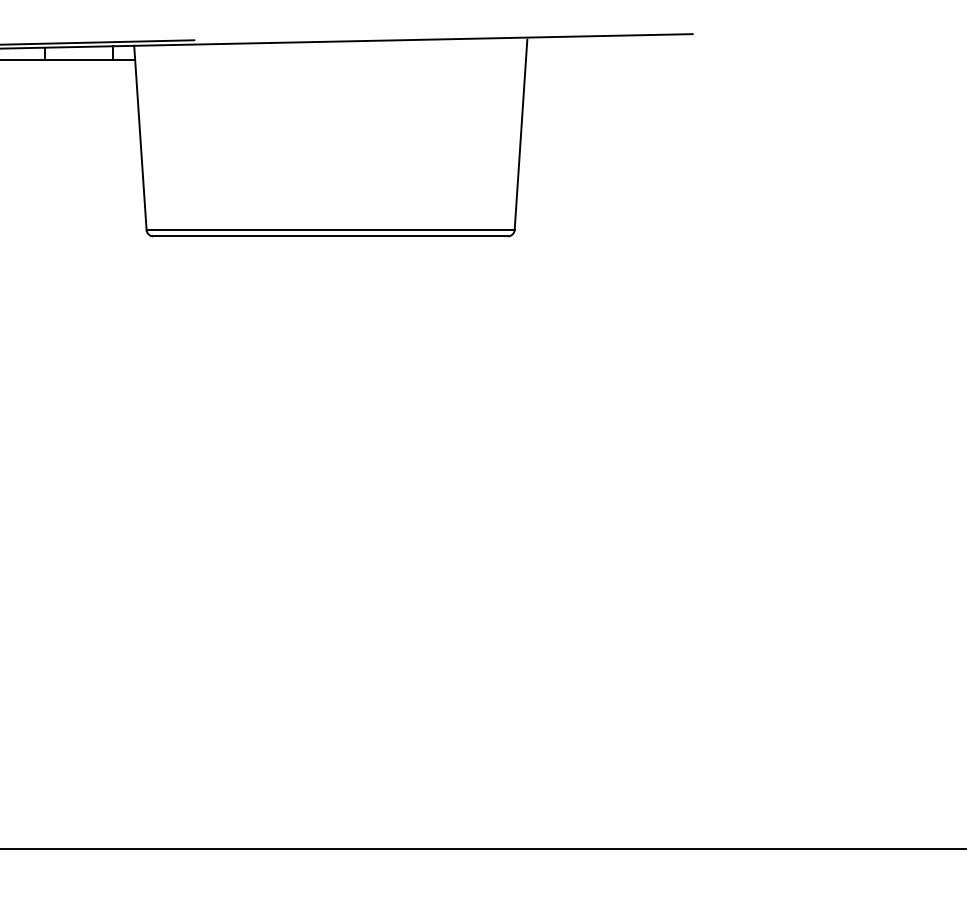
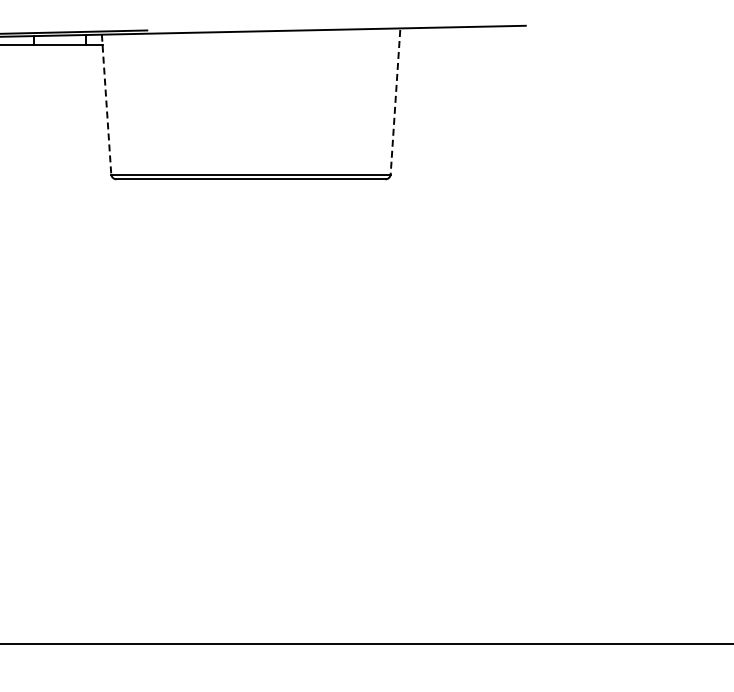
line: (521, 135) -> (395, 102), solid -> dashed
line: (140, 139) -> (106, 105), solid -> dashed

